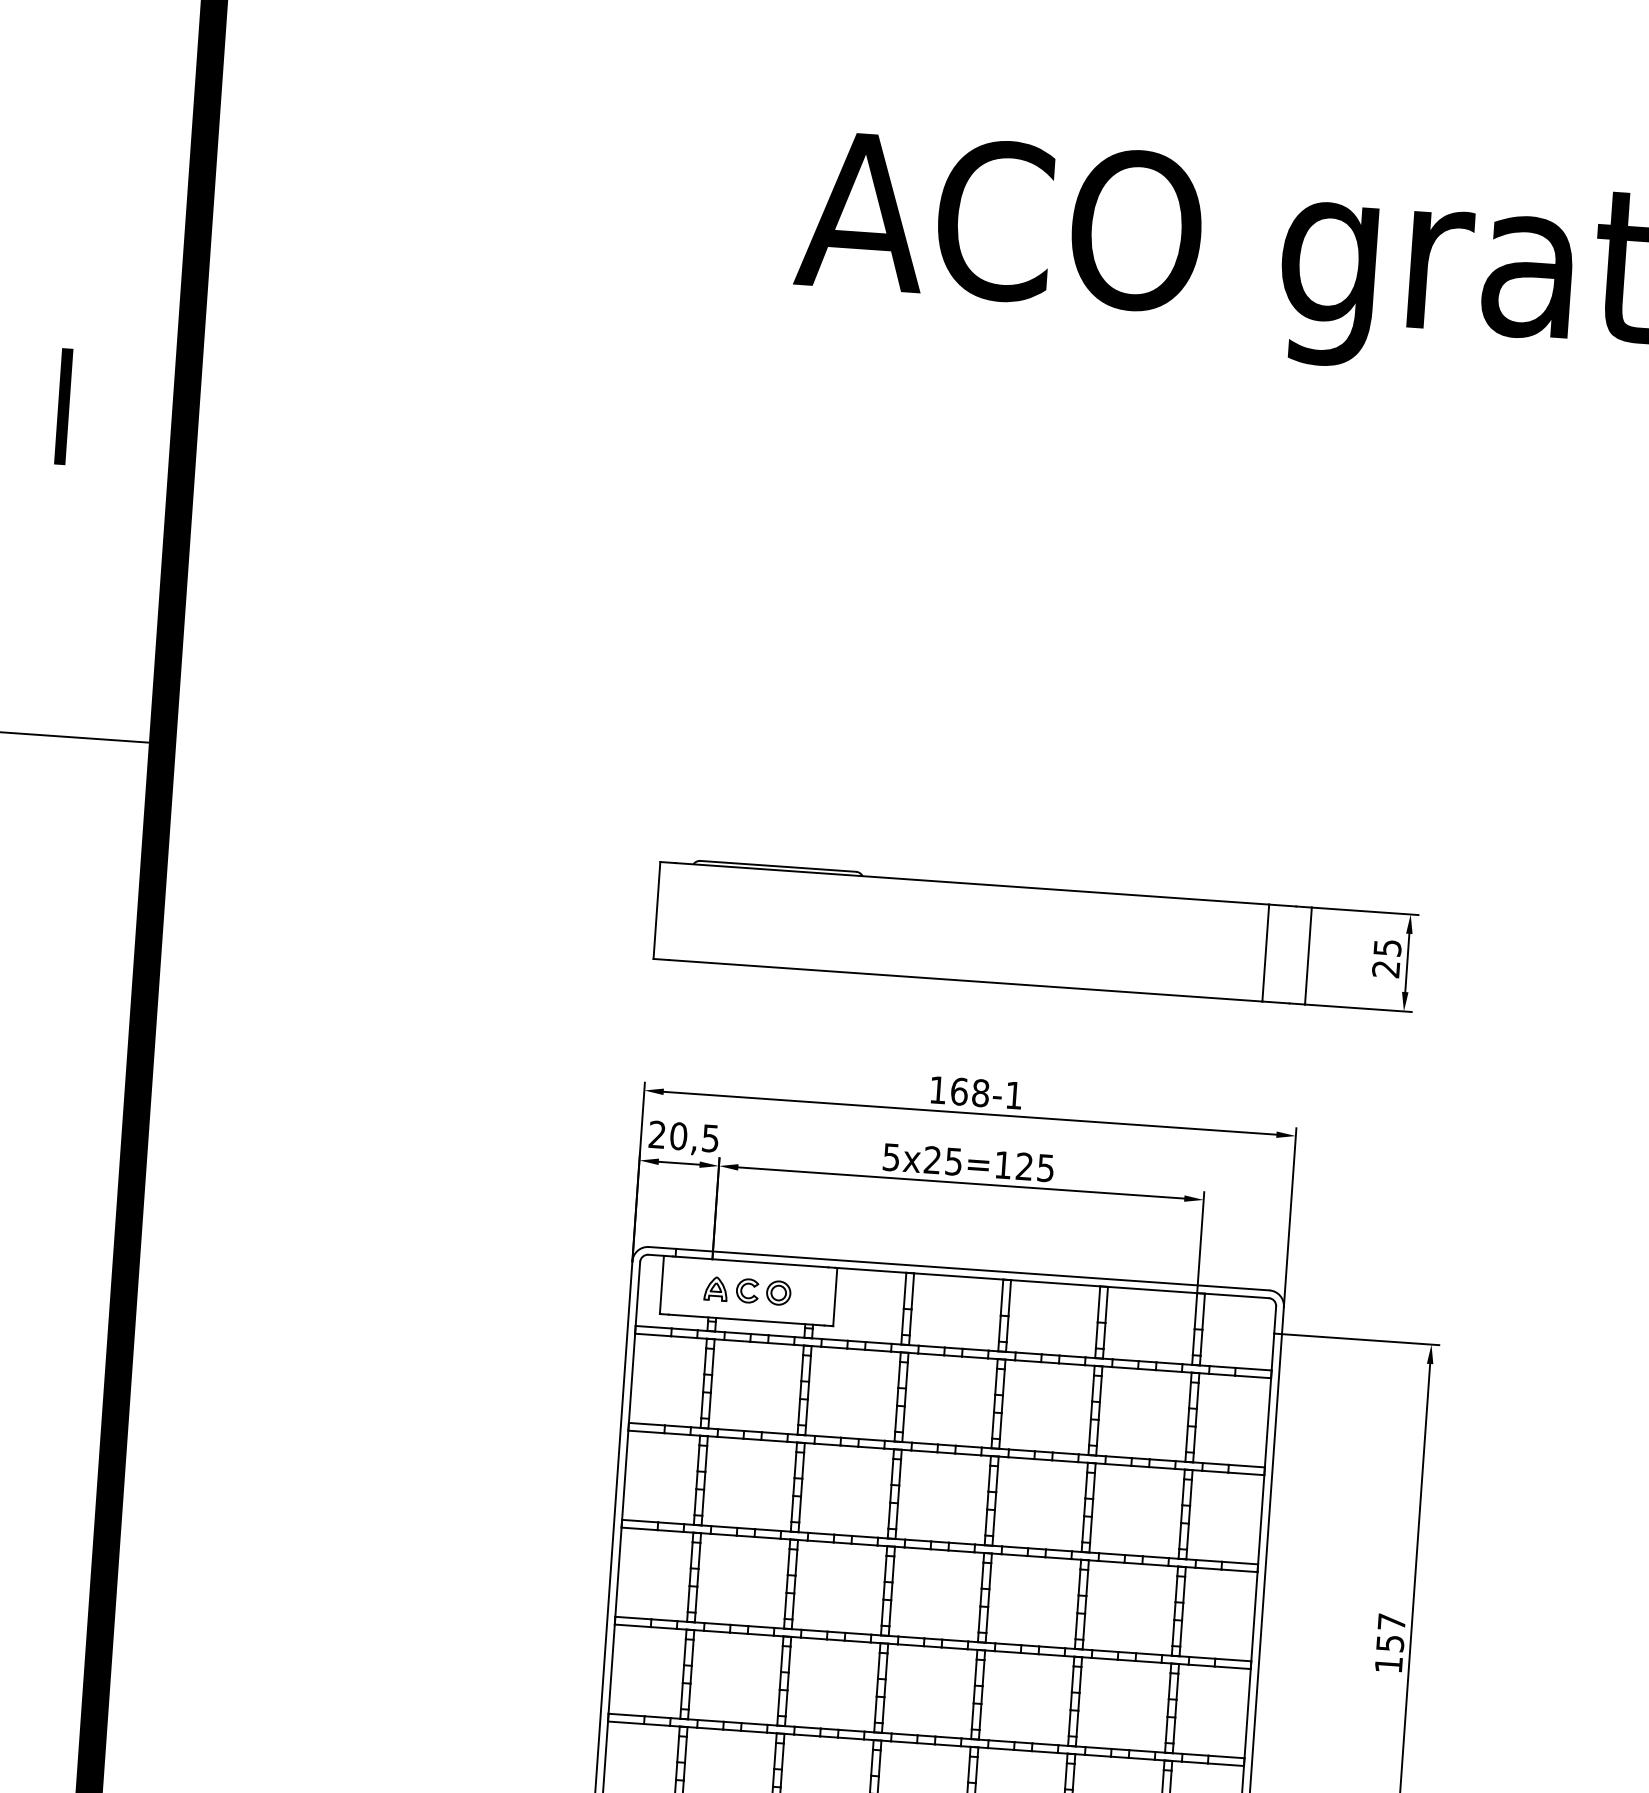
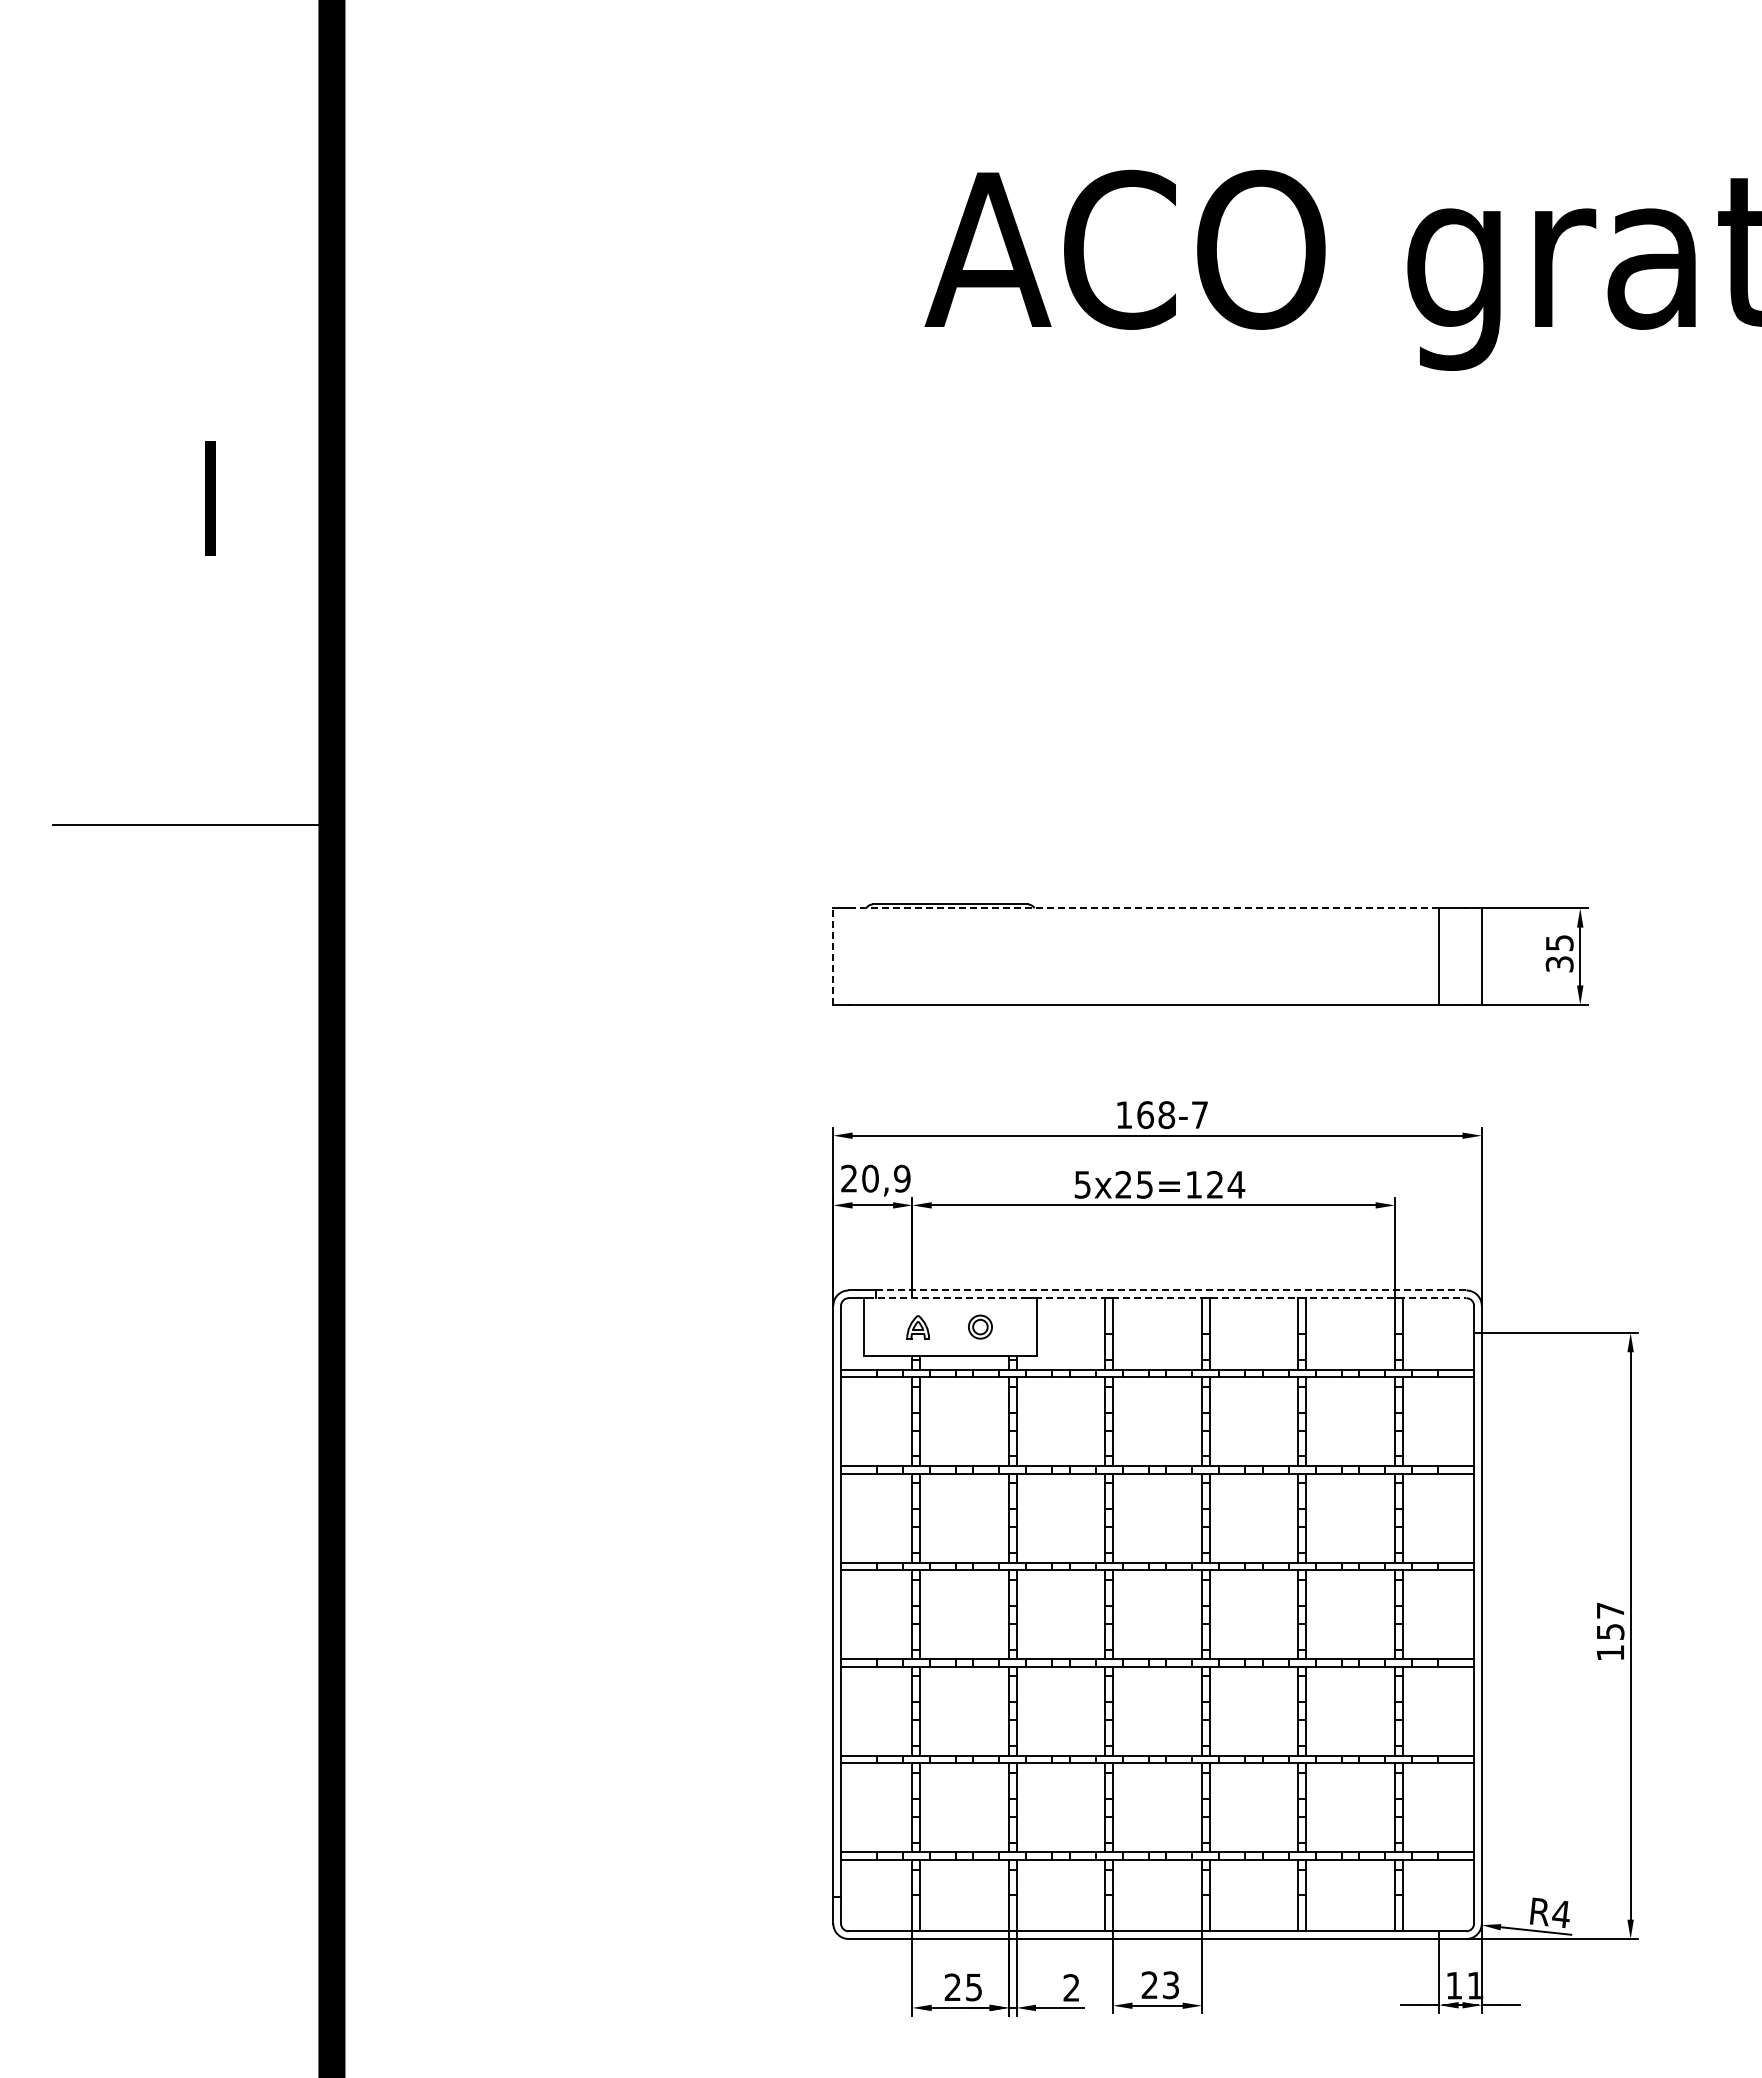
line: (972, 884) -> (1144, 908), solid -> dashed
line: (657, 910) -> (833, 956), solid -> dashed
text: (1385, 969) -> (1559, 964), 25 -> 35
text: (1013, 1094) -> (1199, 1114), -1 -> -7
text: (710, 1138) -> (902, 1178), 20,5 -> 20,9
text: (1045, 1167) -> (1236, 1184), 125 -> 124
line: (749, 1262) -> (949, 1298), solid -> dashed
line: (972, 1269) -> (1170, 1290), solid -> dashed
line: (1052, 1283) -> (1250, 1298), solid -> dashed
part: (747, 1290) -> (949, 1326), removed

